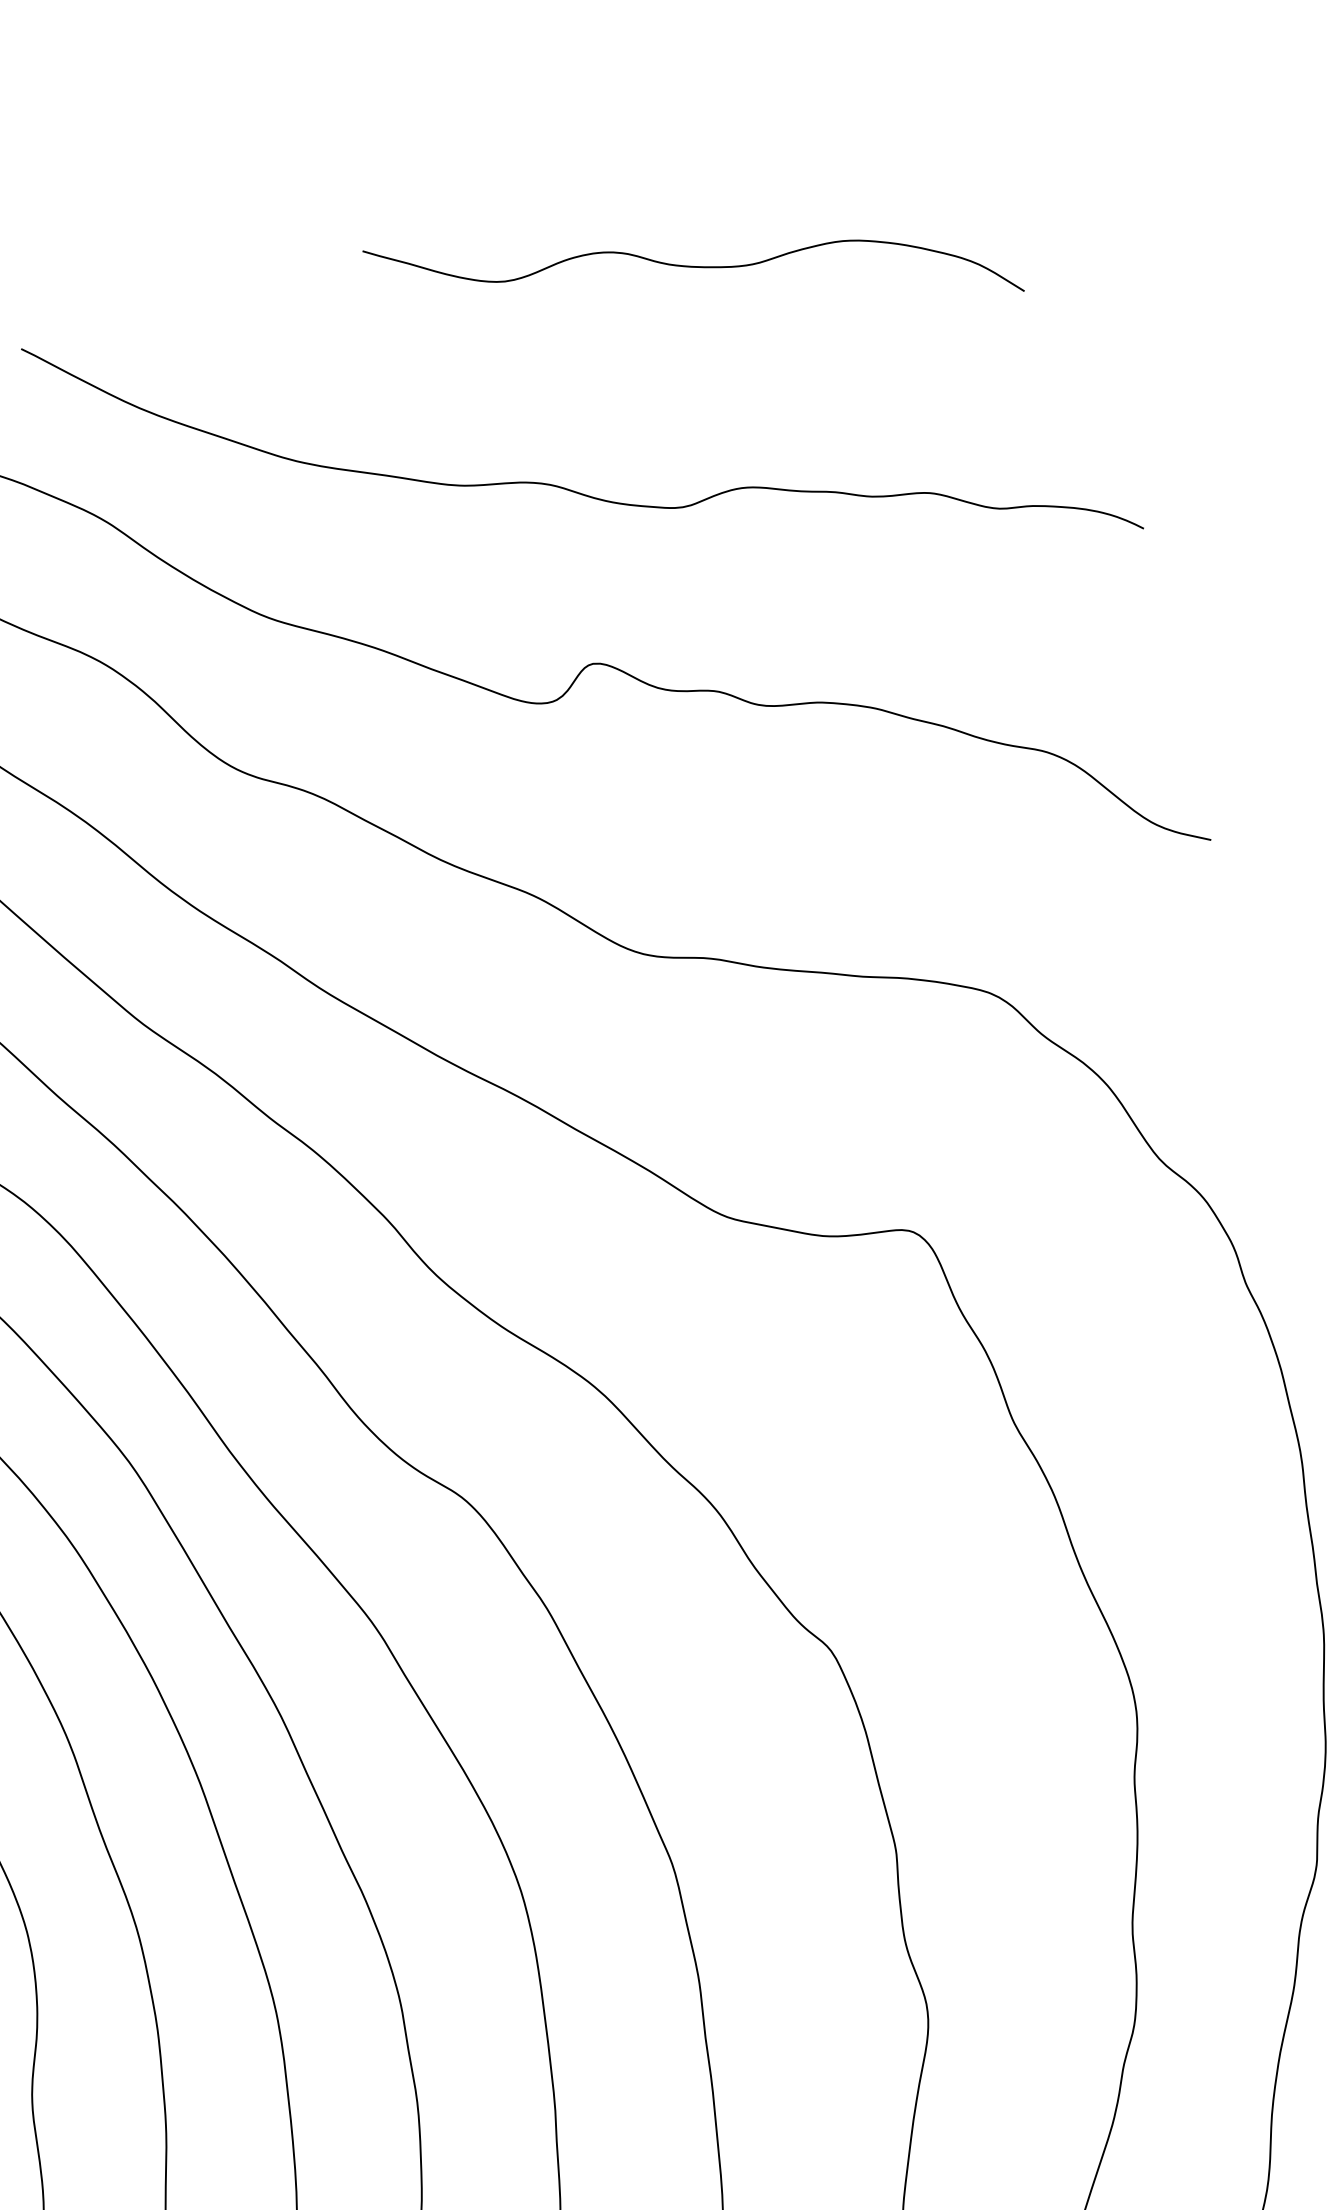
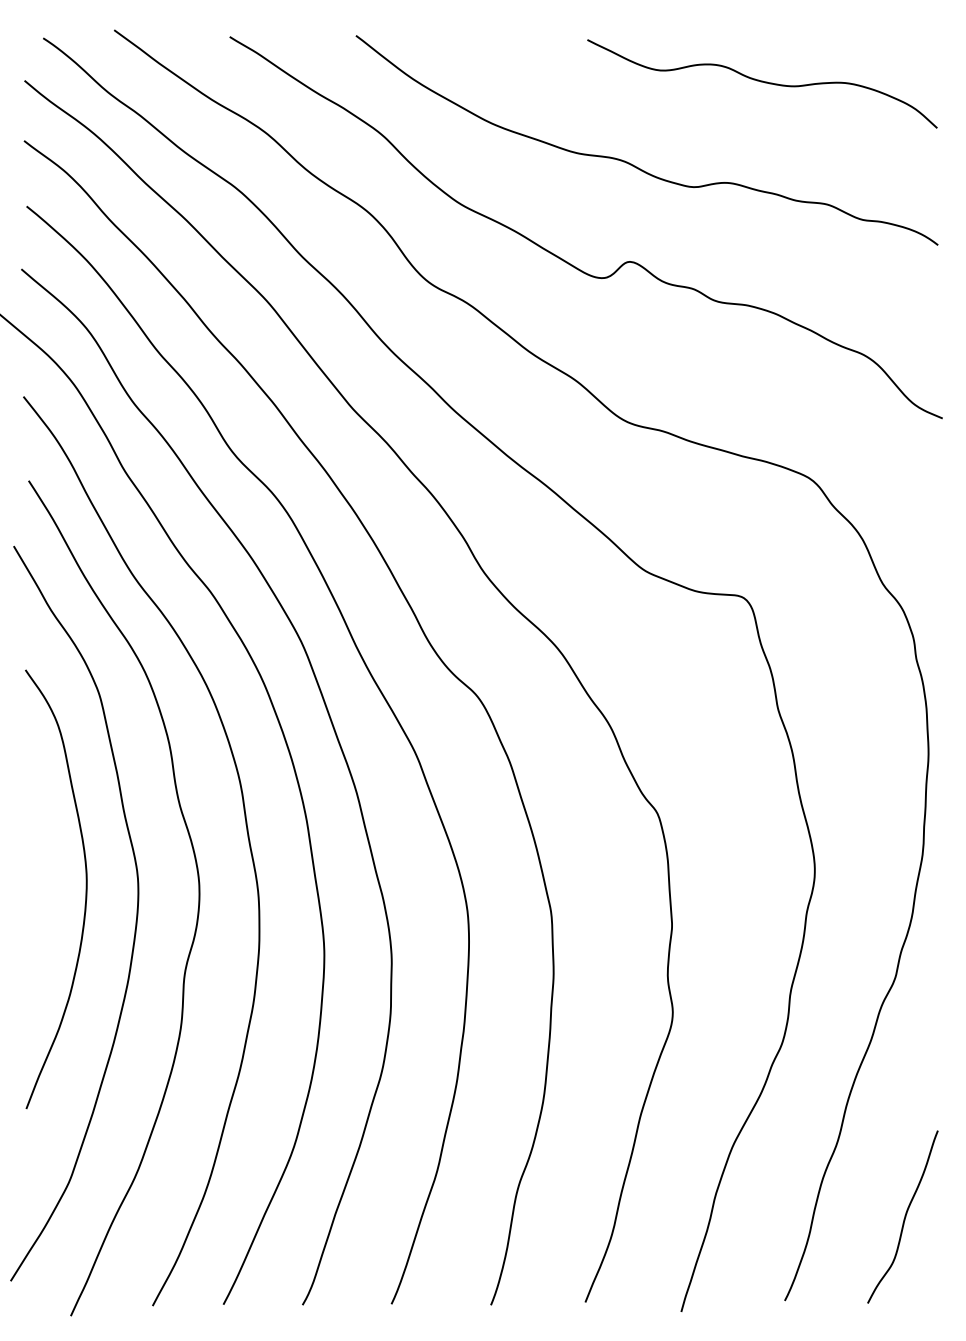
curve: (693, 268) -> (762, 82), moved

